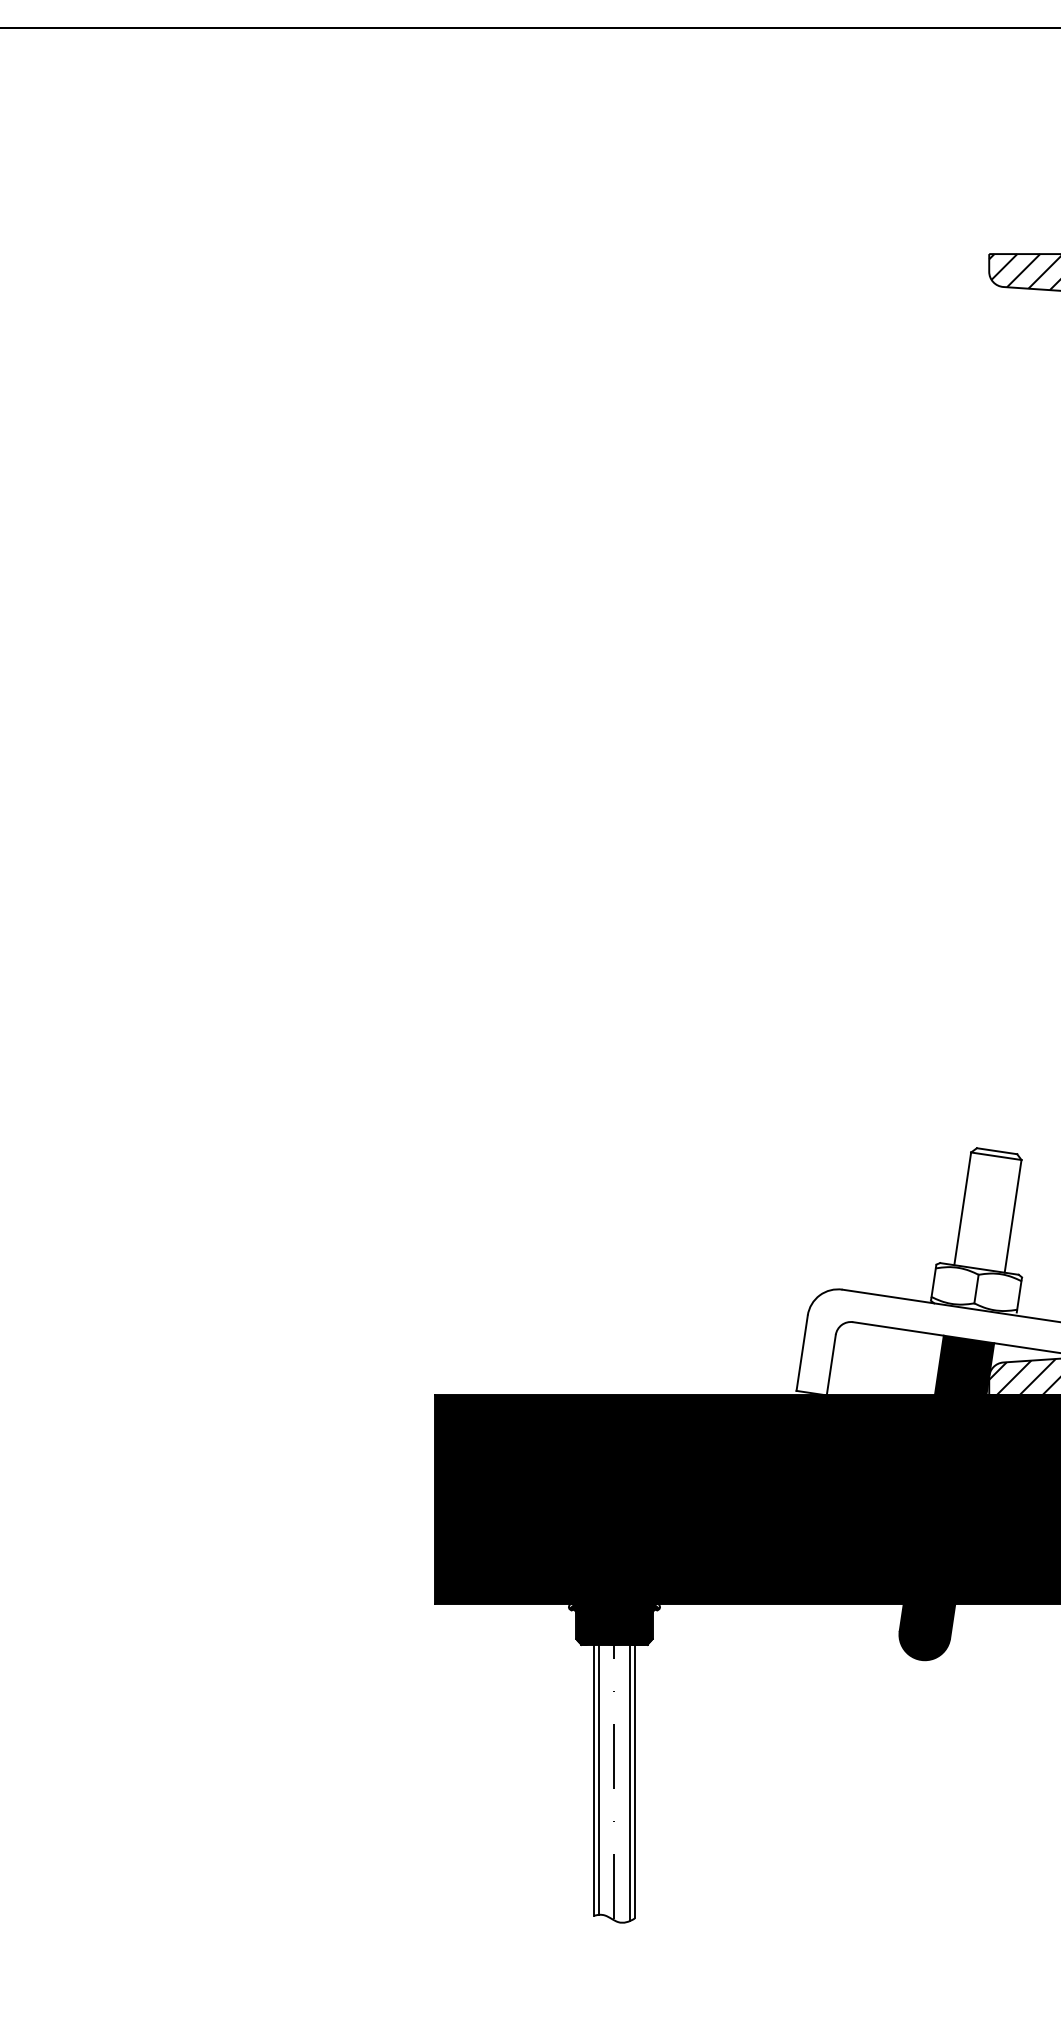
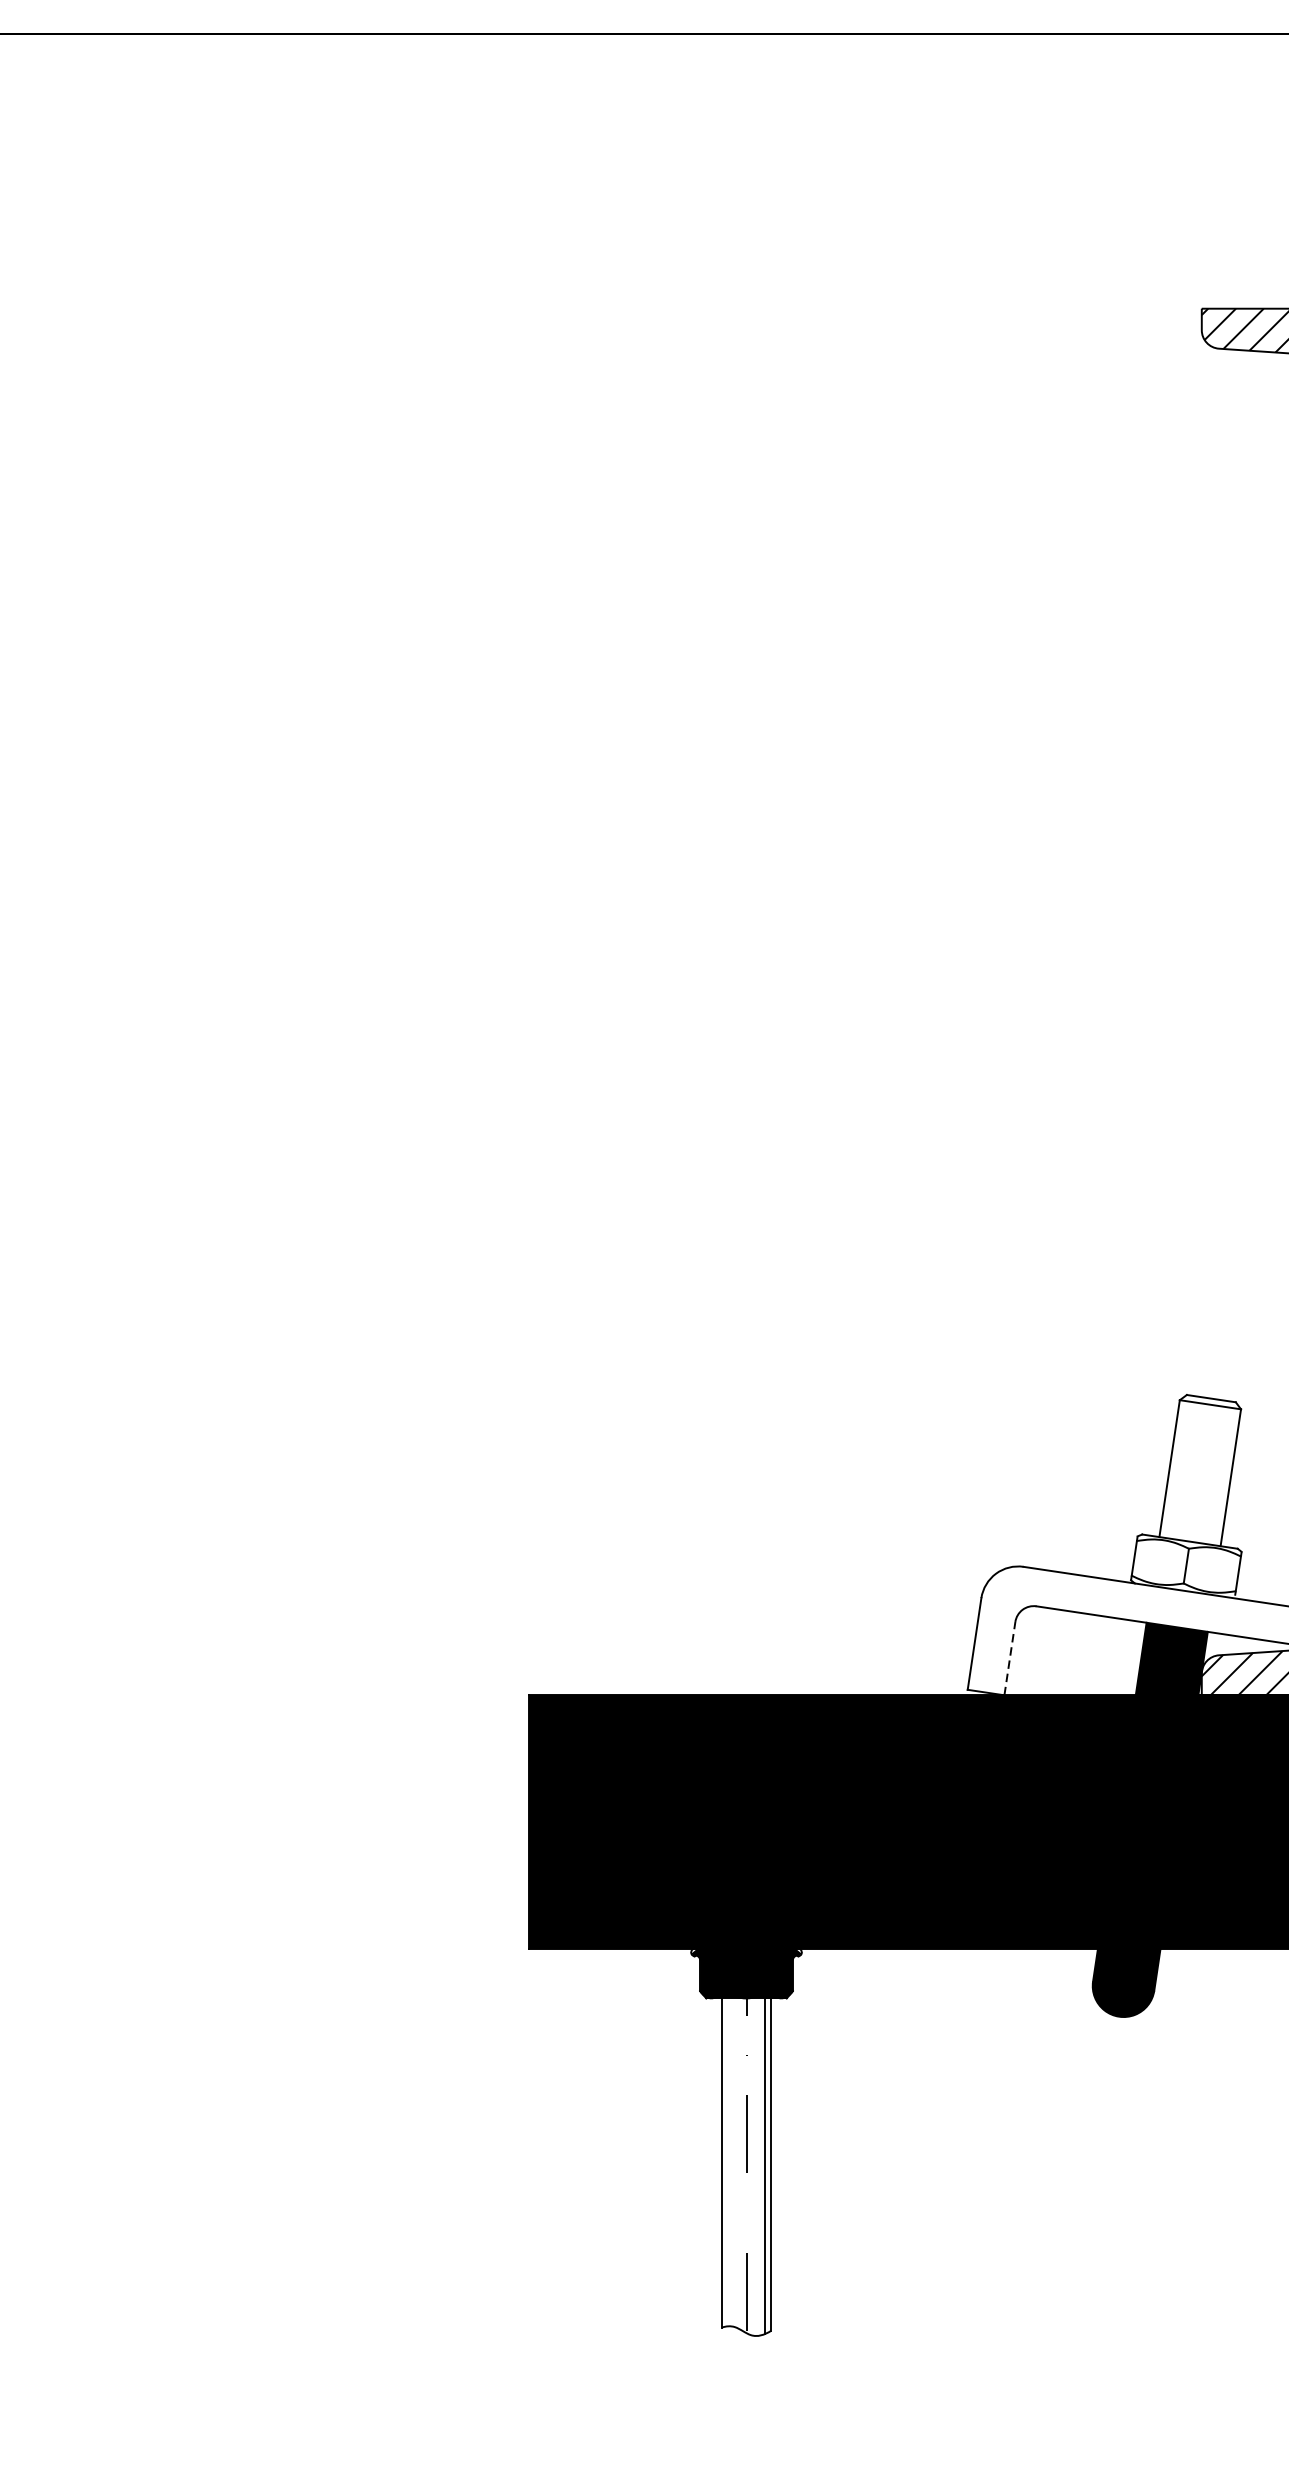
line: (831, 1365) -> (1010, 1658), solid -> dashed
line: (599, 1779) -> (728, 2161), removed

